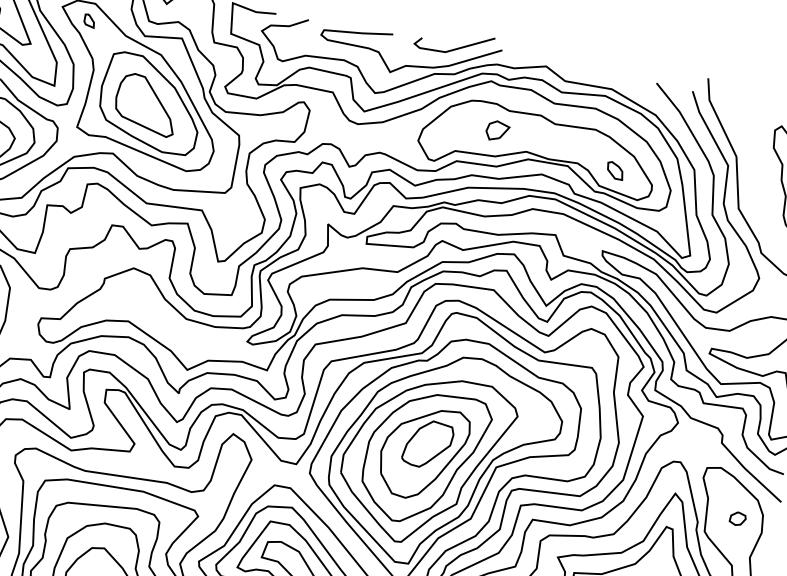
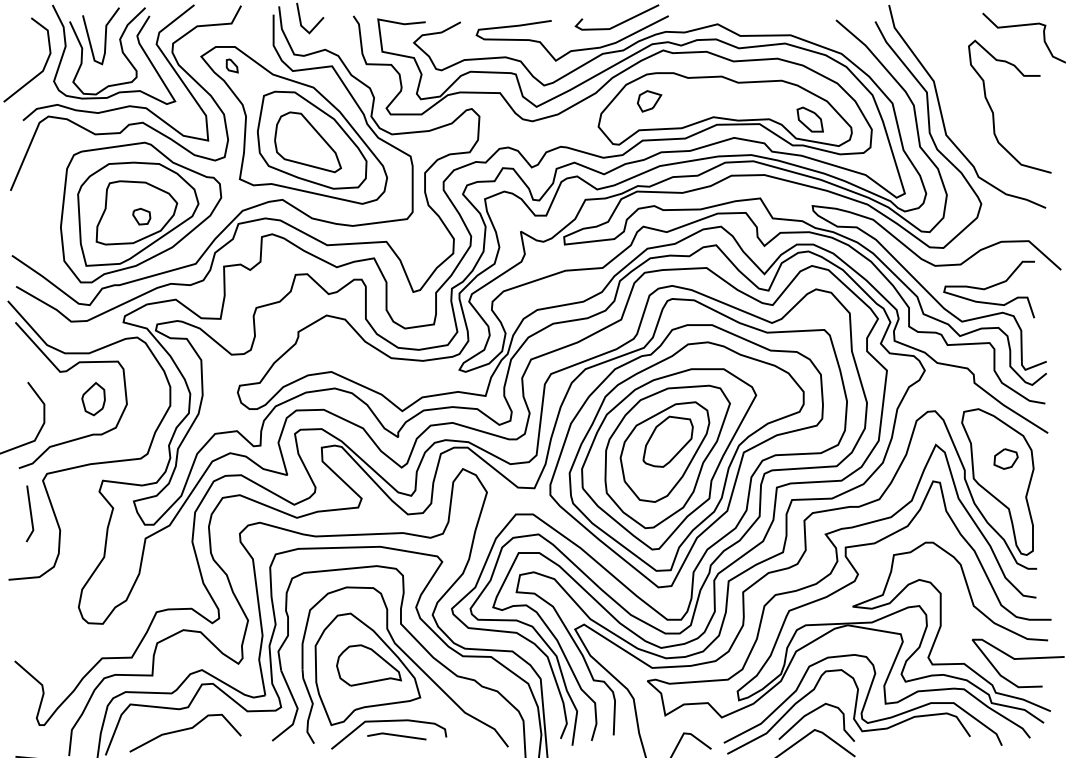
part: (497, 131) -> (649, 101), moved
part: (614, 170) -> (809, 119), size x1.43
part: (737, 518) -> (1005, 458), size x1.43

